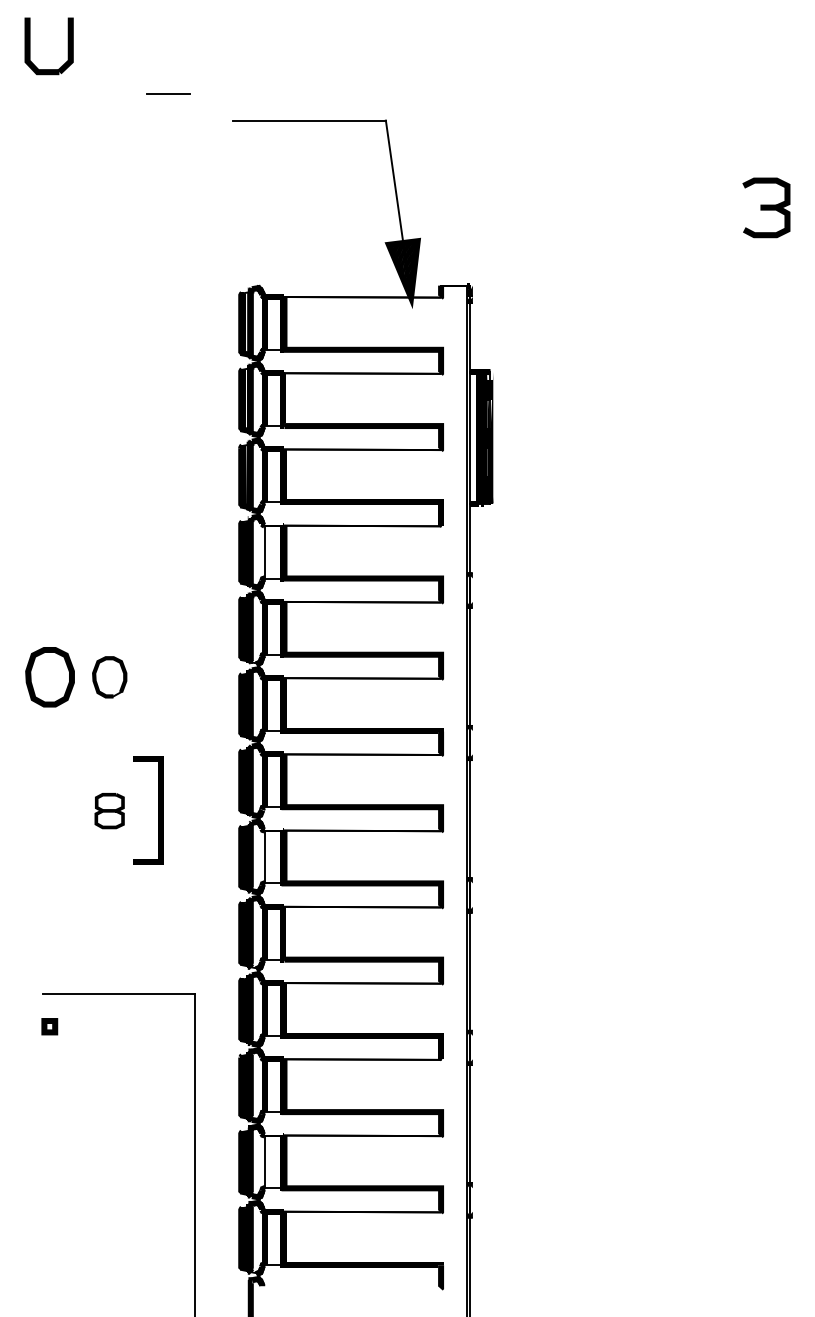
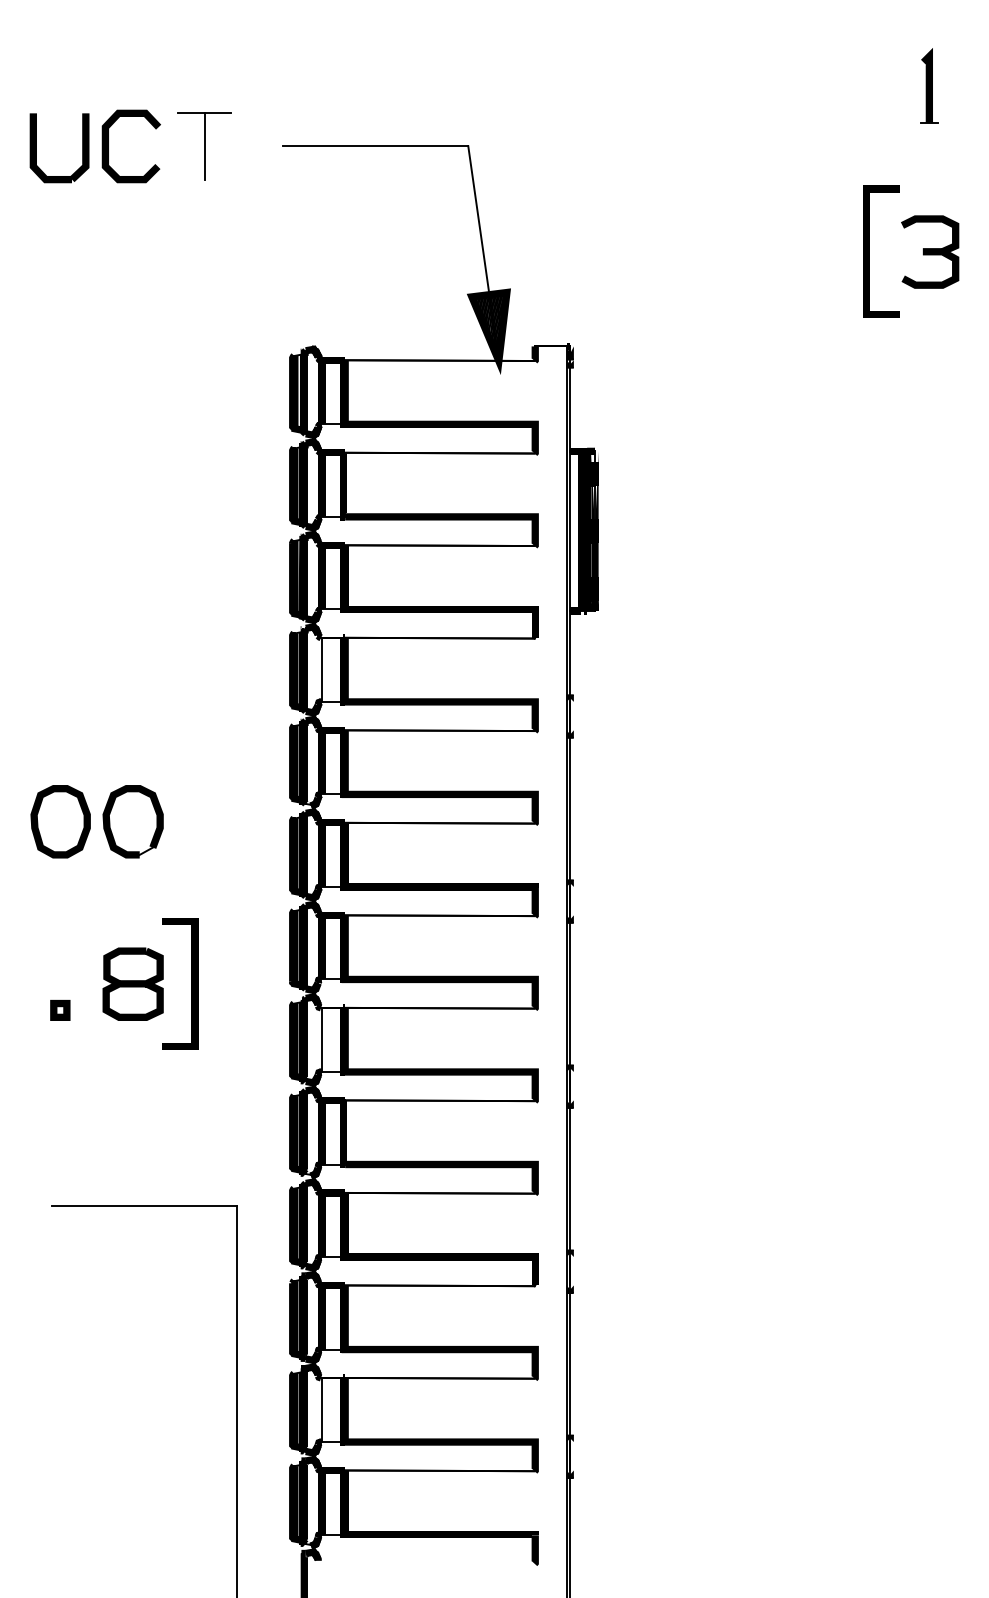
part: (30, 46) -> (36, 148), moved
part: (765, 70) -> (929, 85), added
curve: (89, 120) -> (108, 146), added
line: (168, 120) -> (204, 146), added
line: (716, 207) -> (869, 251), added
part: (109, 677) -> (132, 822), size x1.43
part: (109, 810) -> (132, 983), size x1.67
part: (49, 1026) -> (59, 1010), moved

